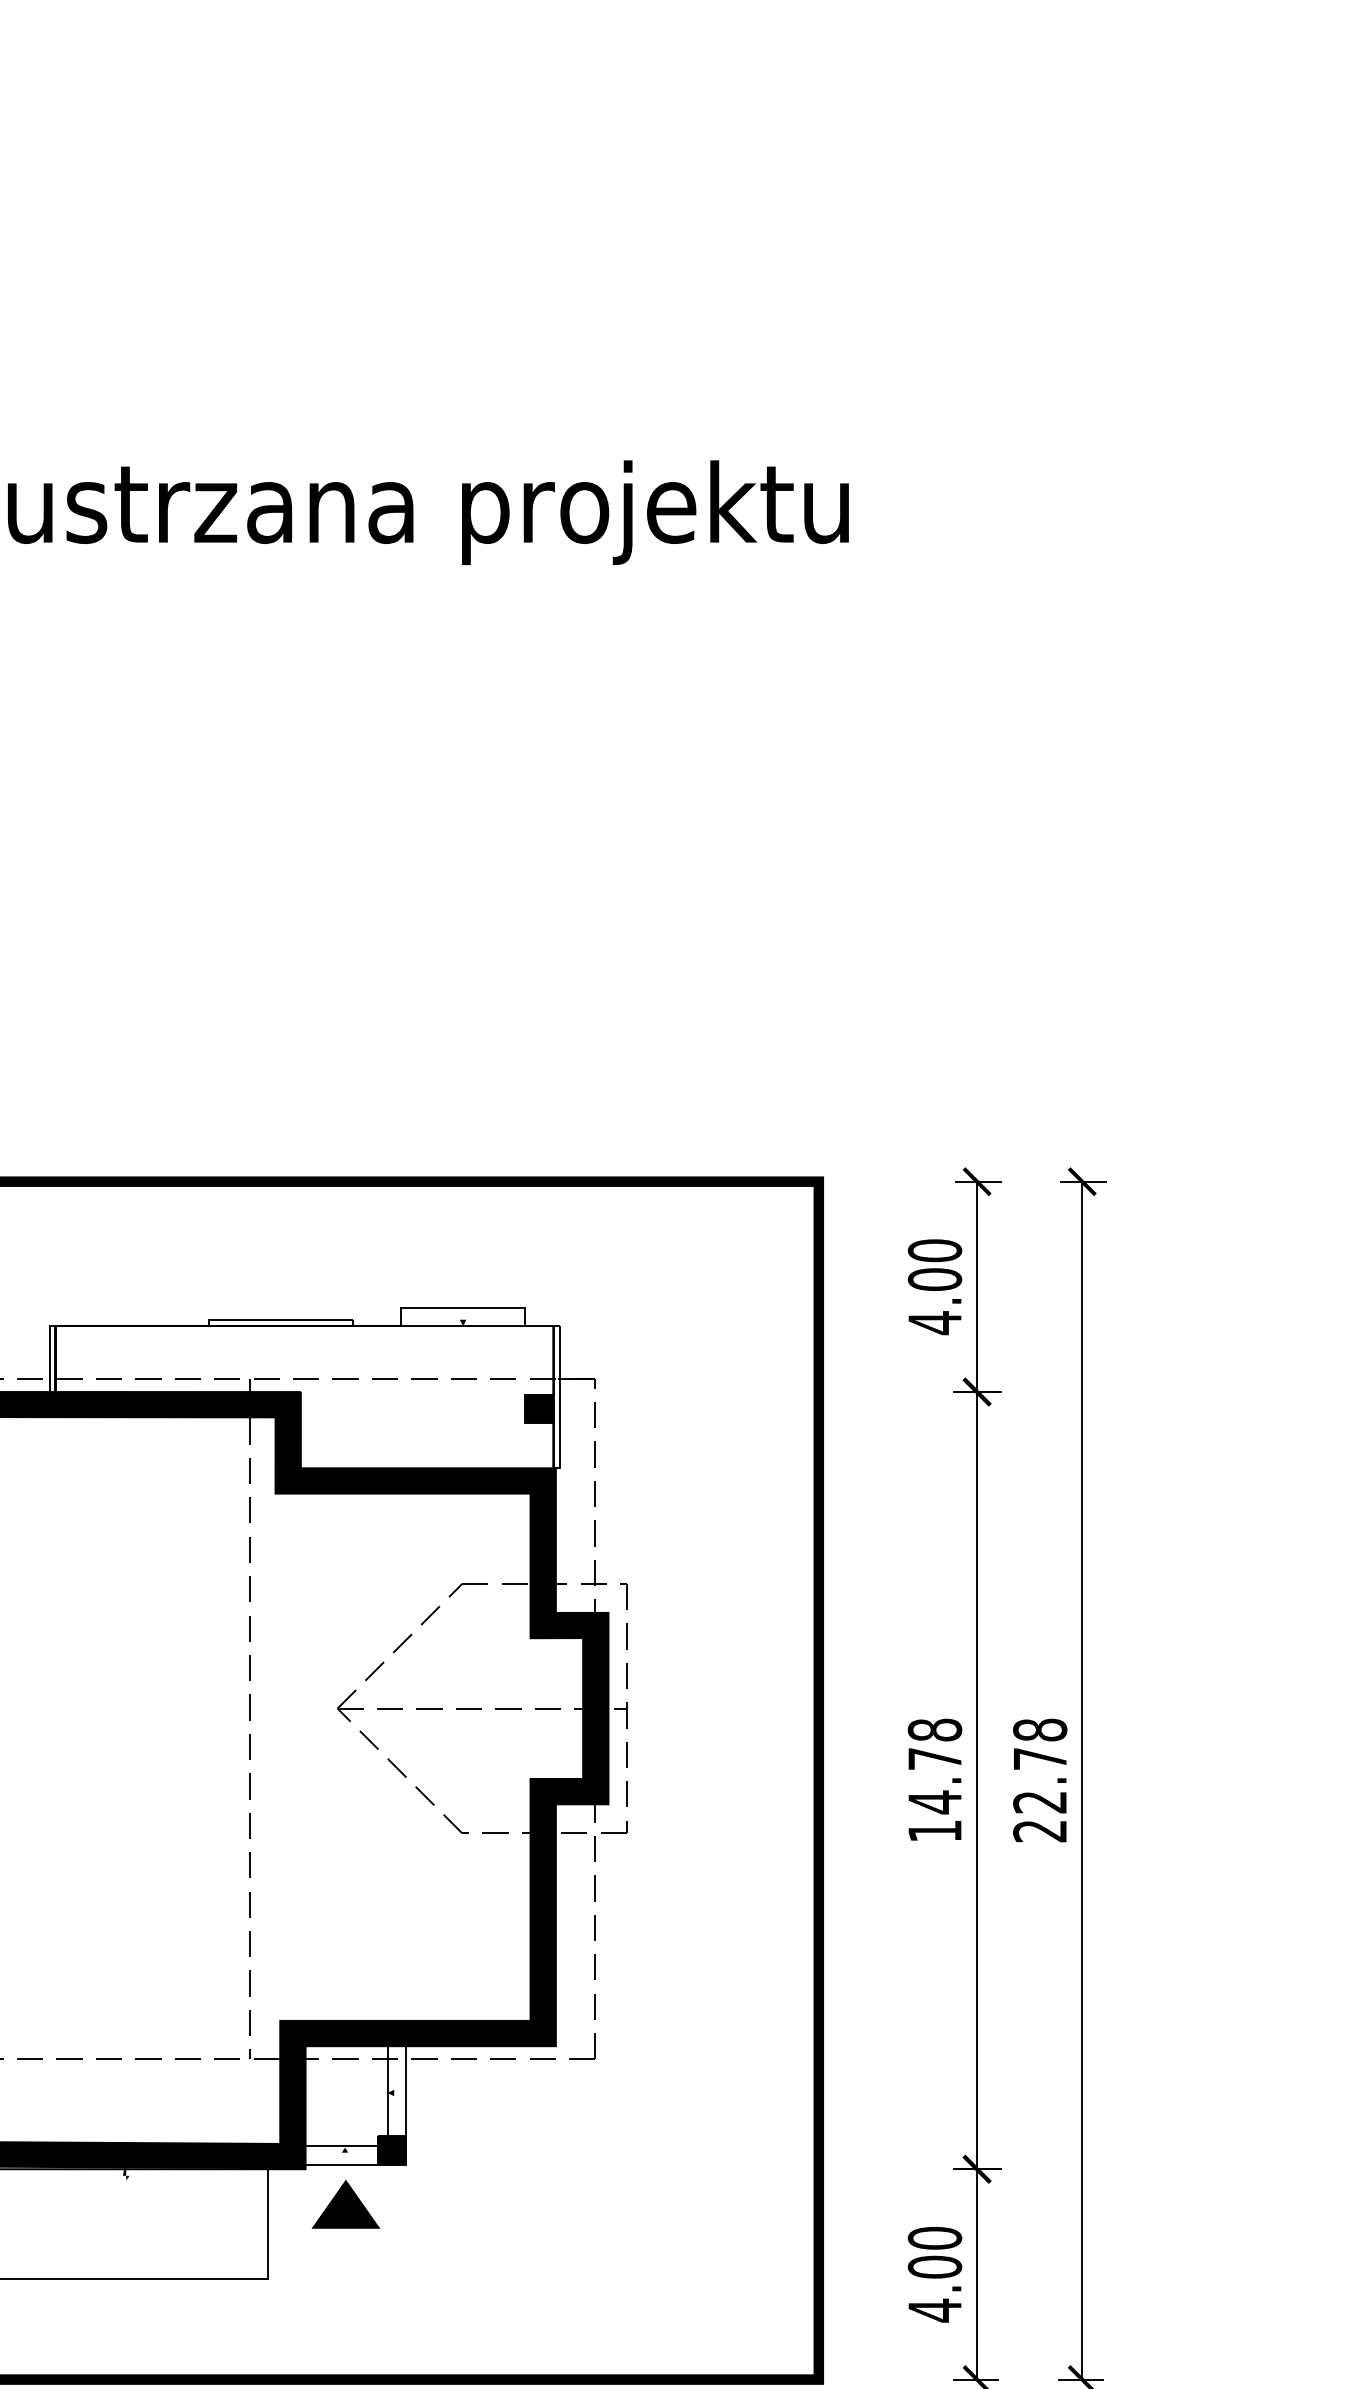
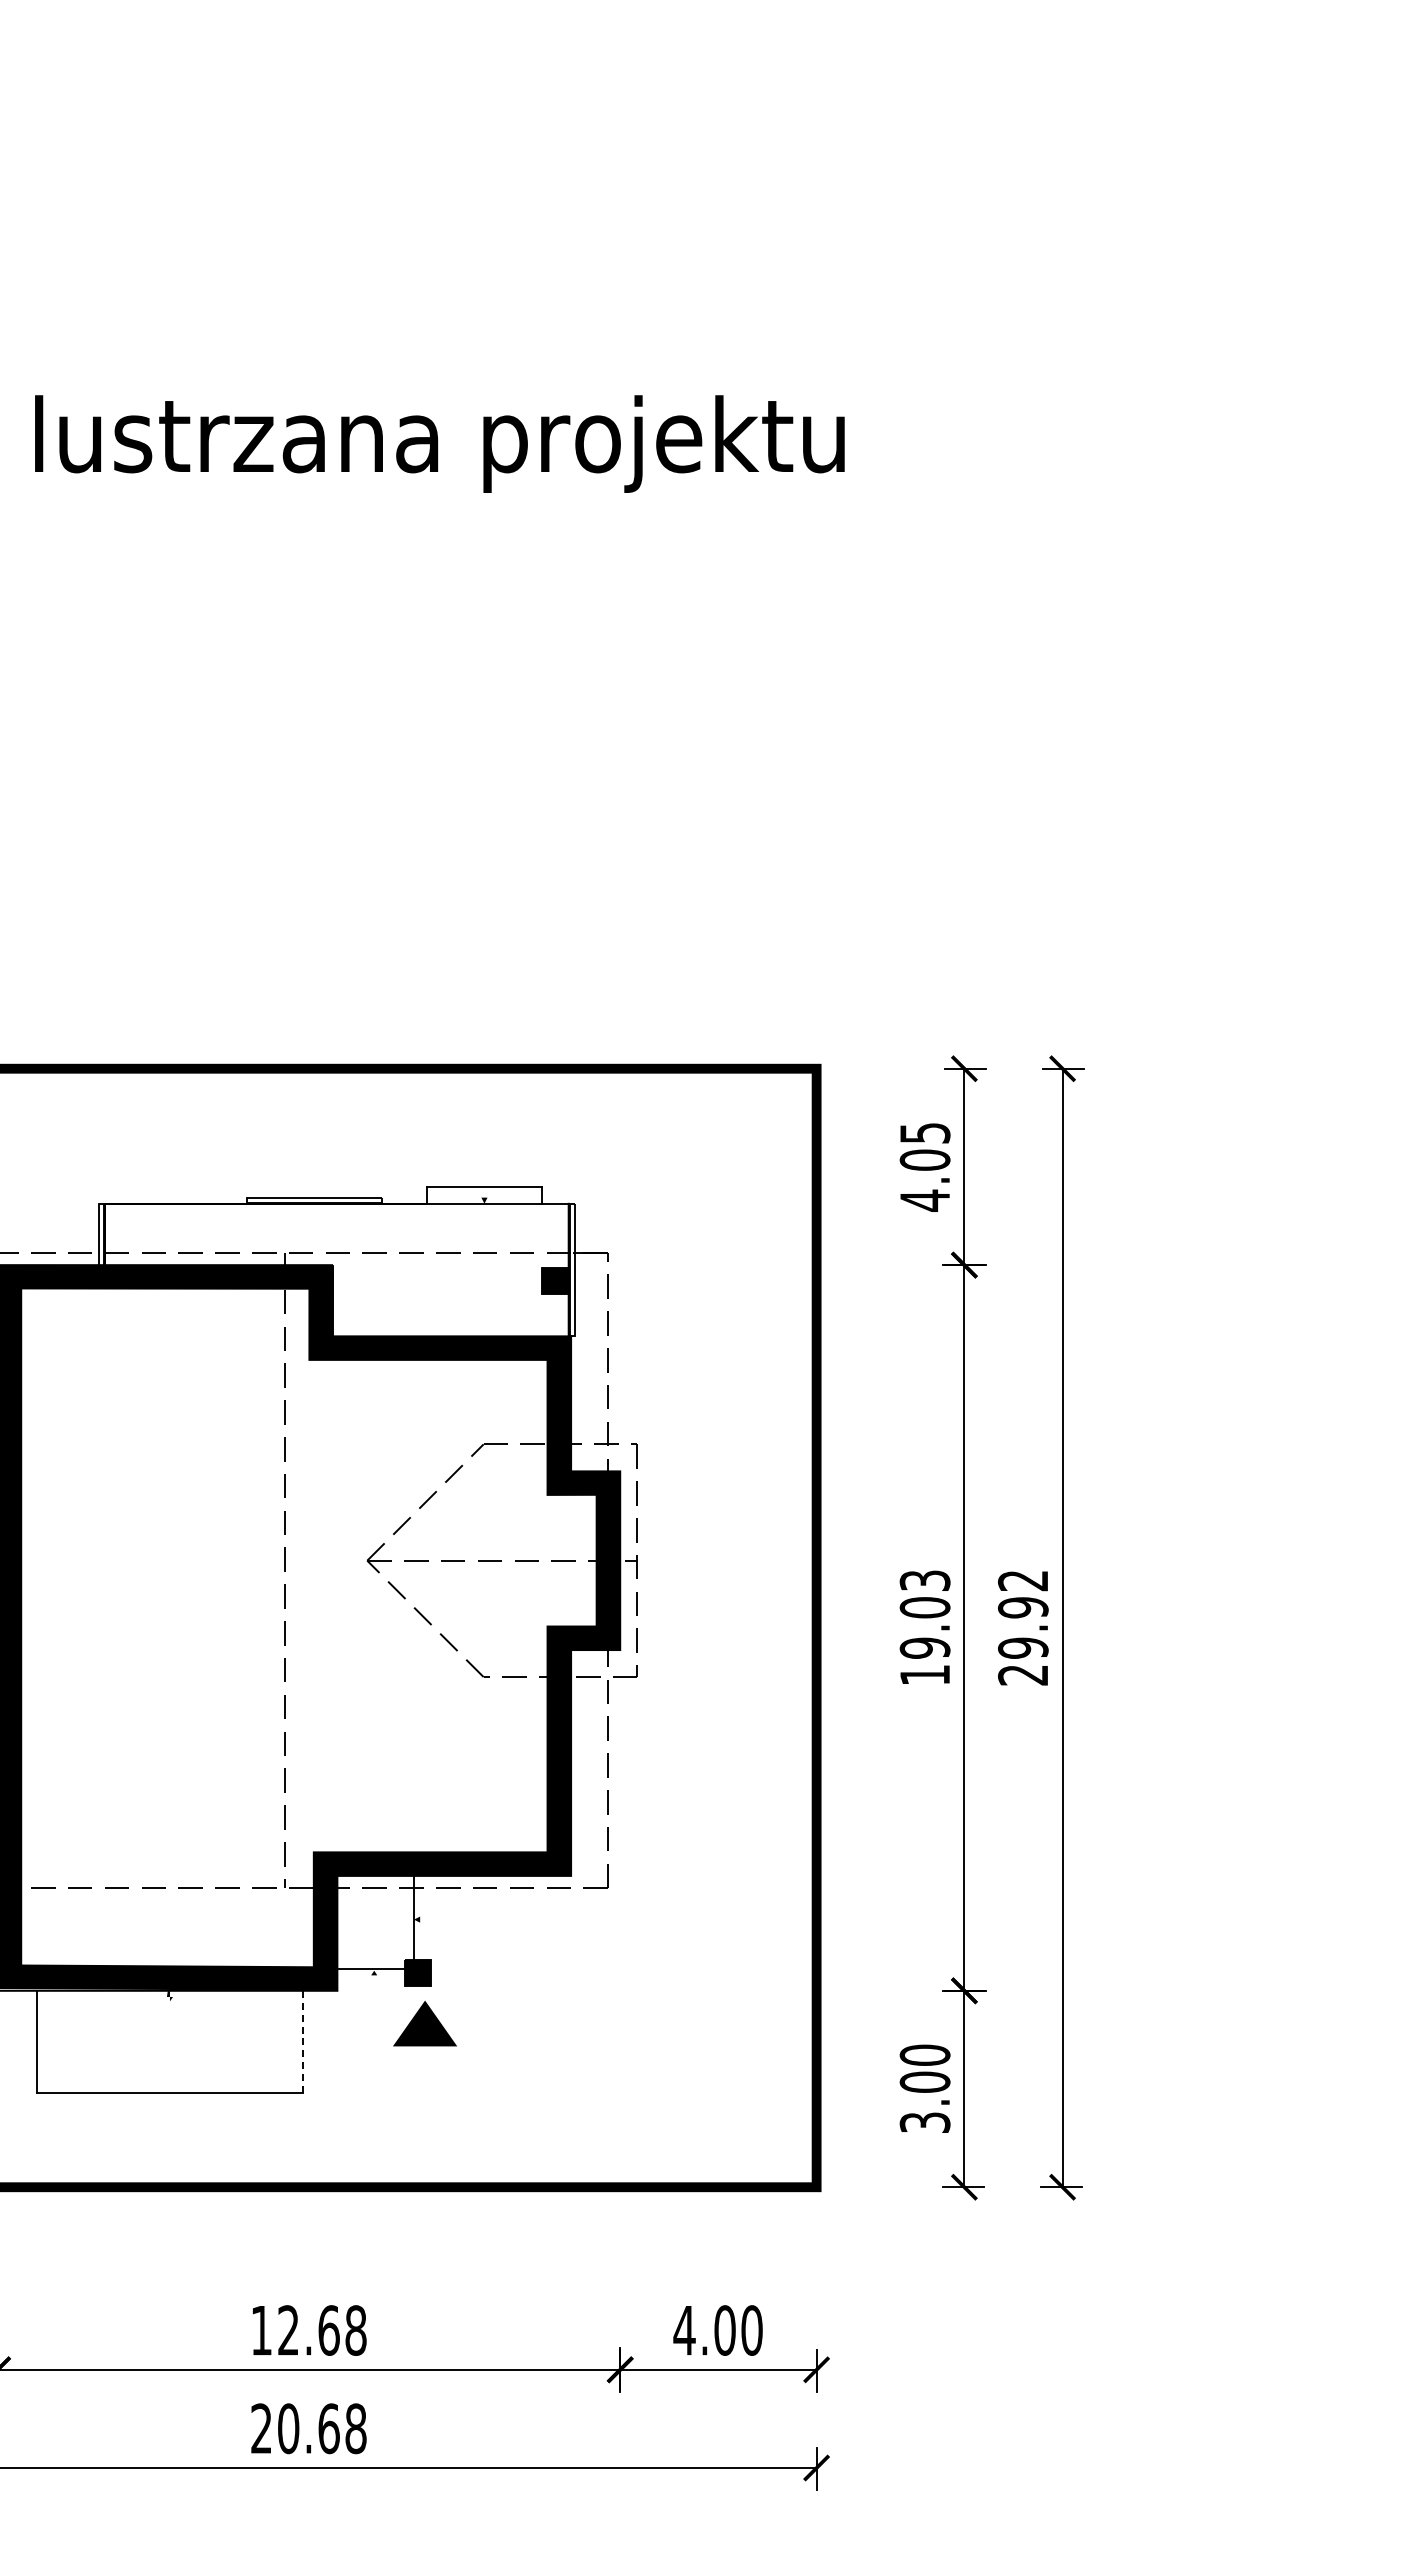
text: (934, 1249) -> (924, 1132), 4.00 -> 4.05
text: (934, 1766) -> (924, 1614), 14.78 -> 19.03
text: (1040, 1766) -> (1023, 1614), 22.78 -> 29.92
line: (406, 2089) -> (431, 1916), removed
line: (341, 2164) -> (370, 1986), removed
part: (345, 2204) -> (424, 2023), moved
line: (268, 2224) -> (302, 2042), solid -> dashed
text: (934, 2310) -> (924, 2122), 4.00 -> 3.00

